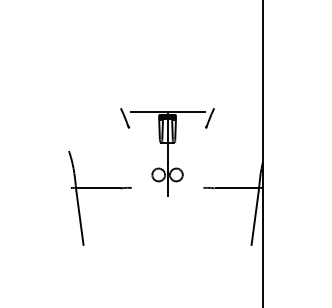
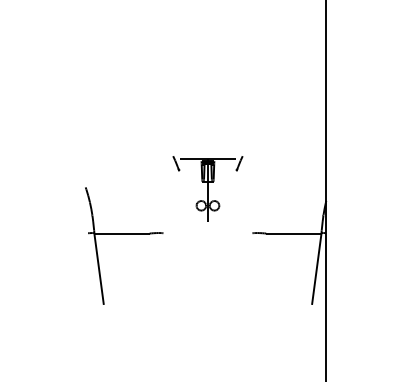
part: (167, 151) -> (207, 188), size x0.6

